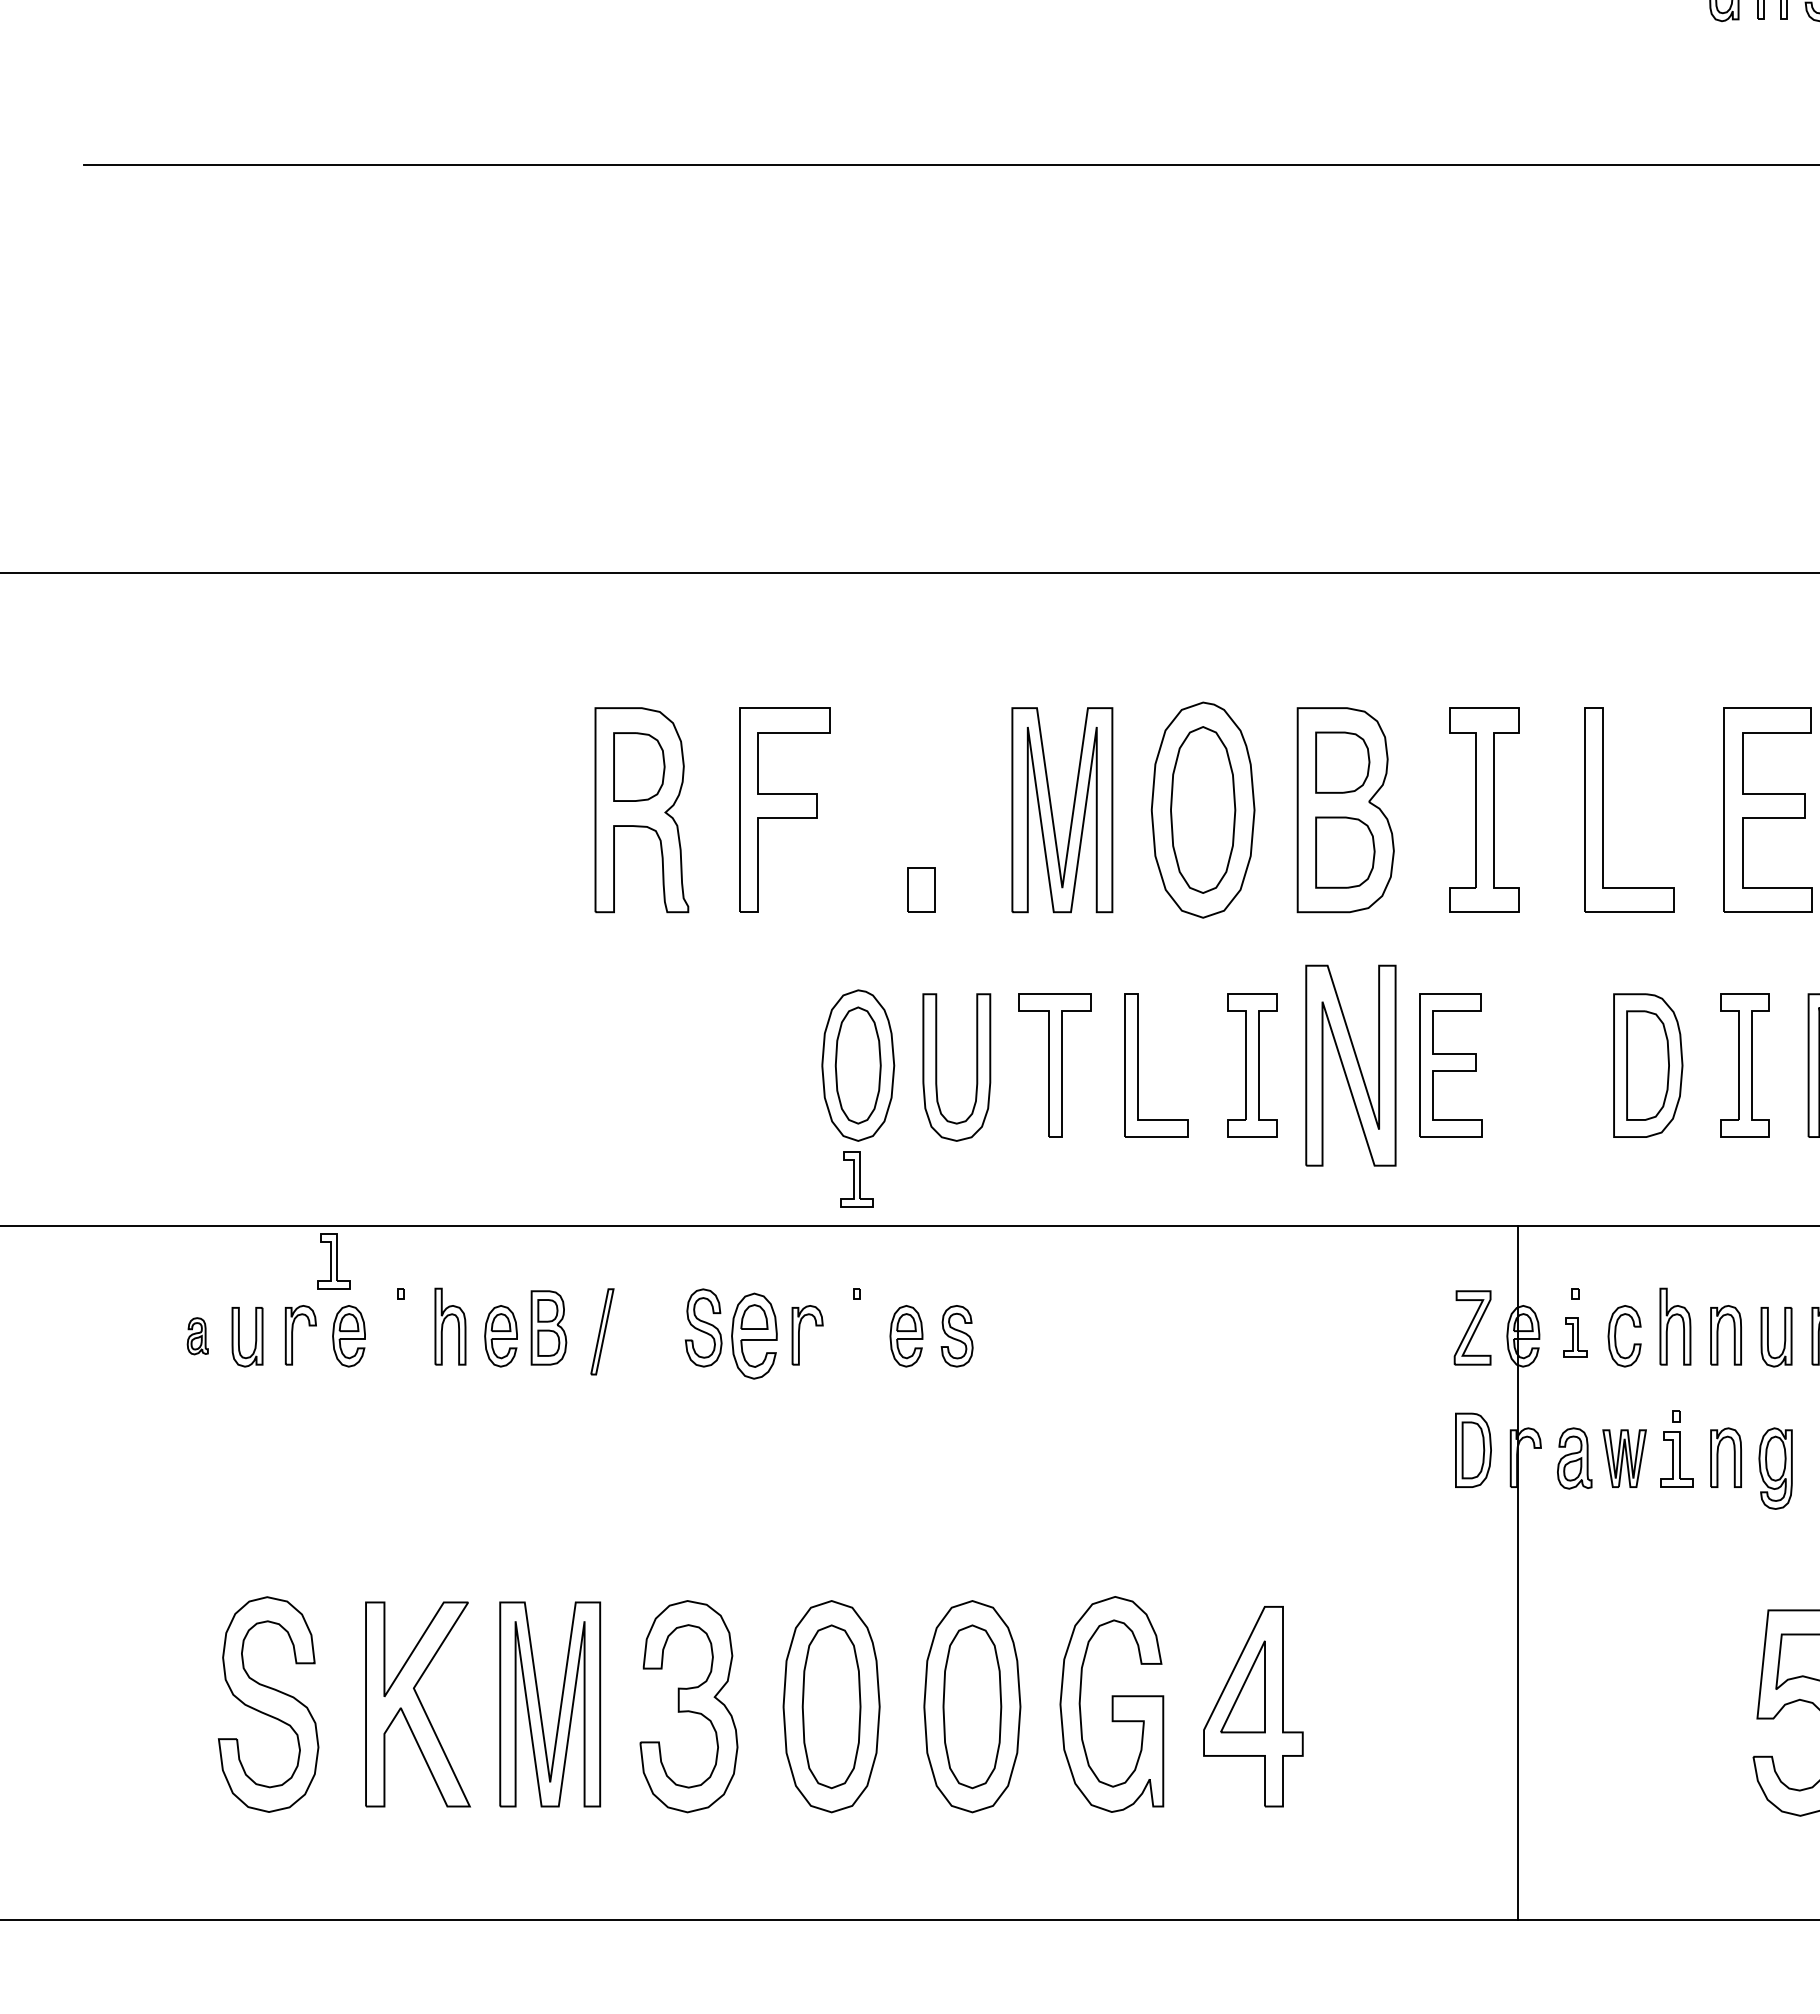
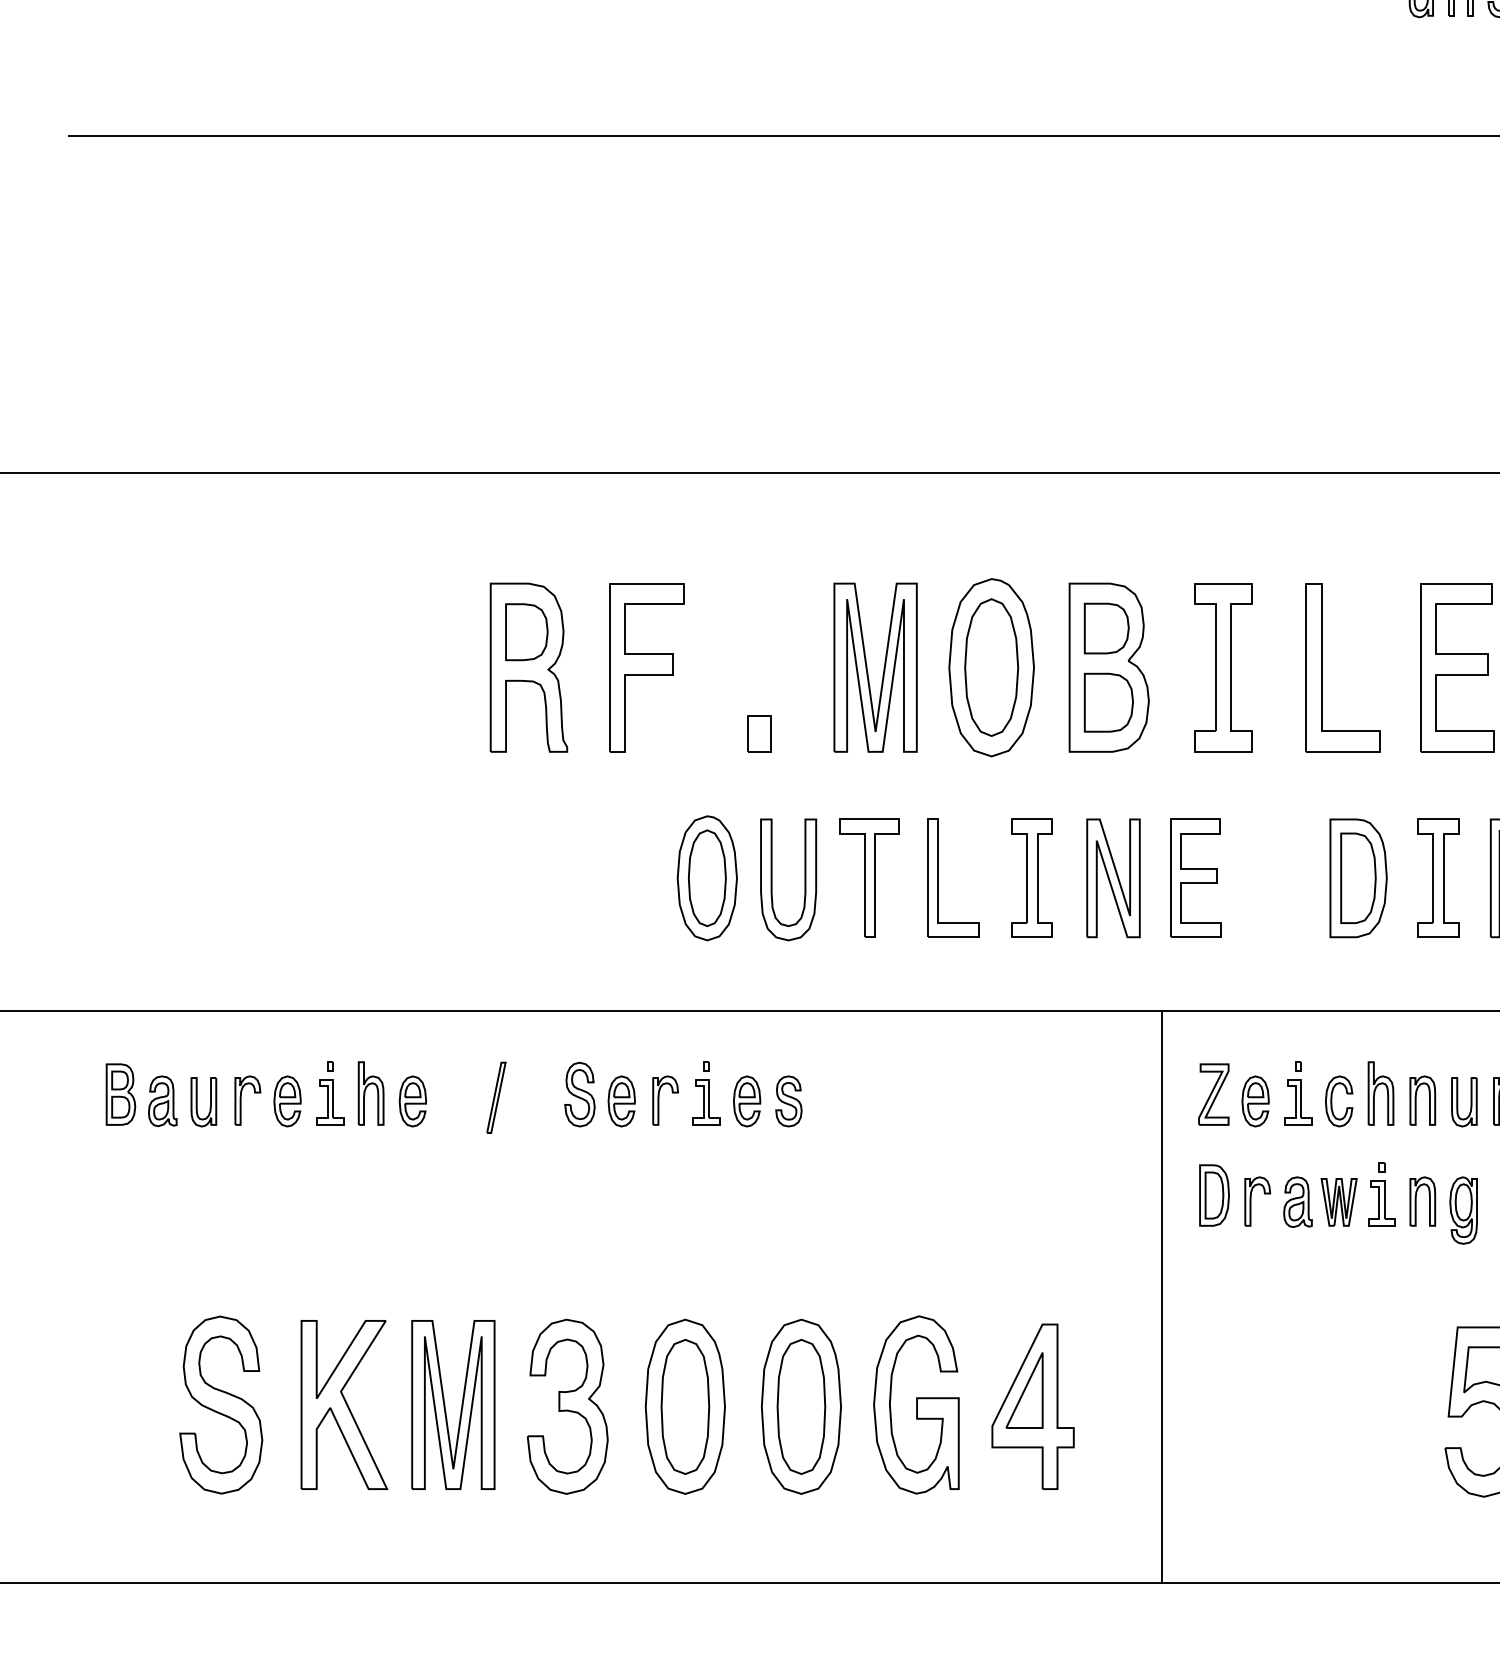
part: (1350, 1065) -> (1113, 878), size x0.71
part: (856, 1179) -> (705, 1102), moved
part: (333, 1261) -> (329, 1102), moved
part: (548, 1327) -> (120, 1094), moved
part: (197, 1336) -> (162, 1101), size x1.67
part: (754, 1336) -> (621, 1101), size x0.71
part: (1575, 1337) -> (1298, 1102), size x1.43
line: (1518, 1573) -> (1162, 1297), moved

